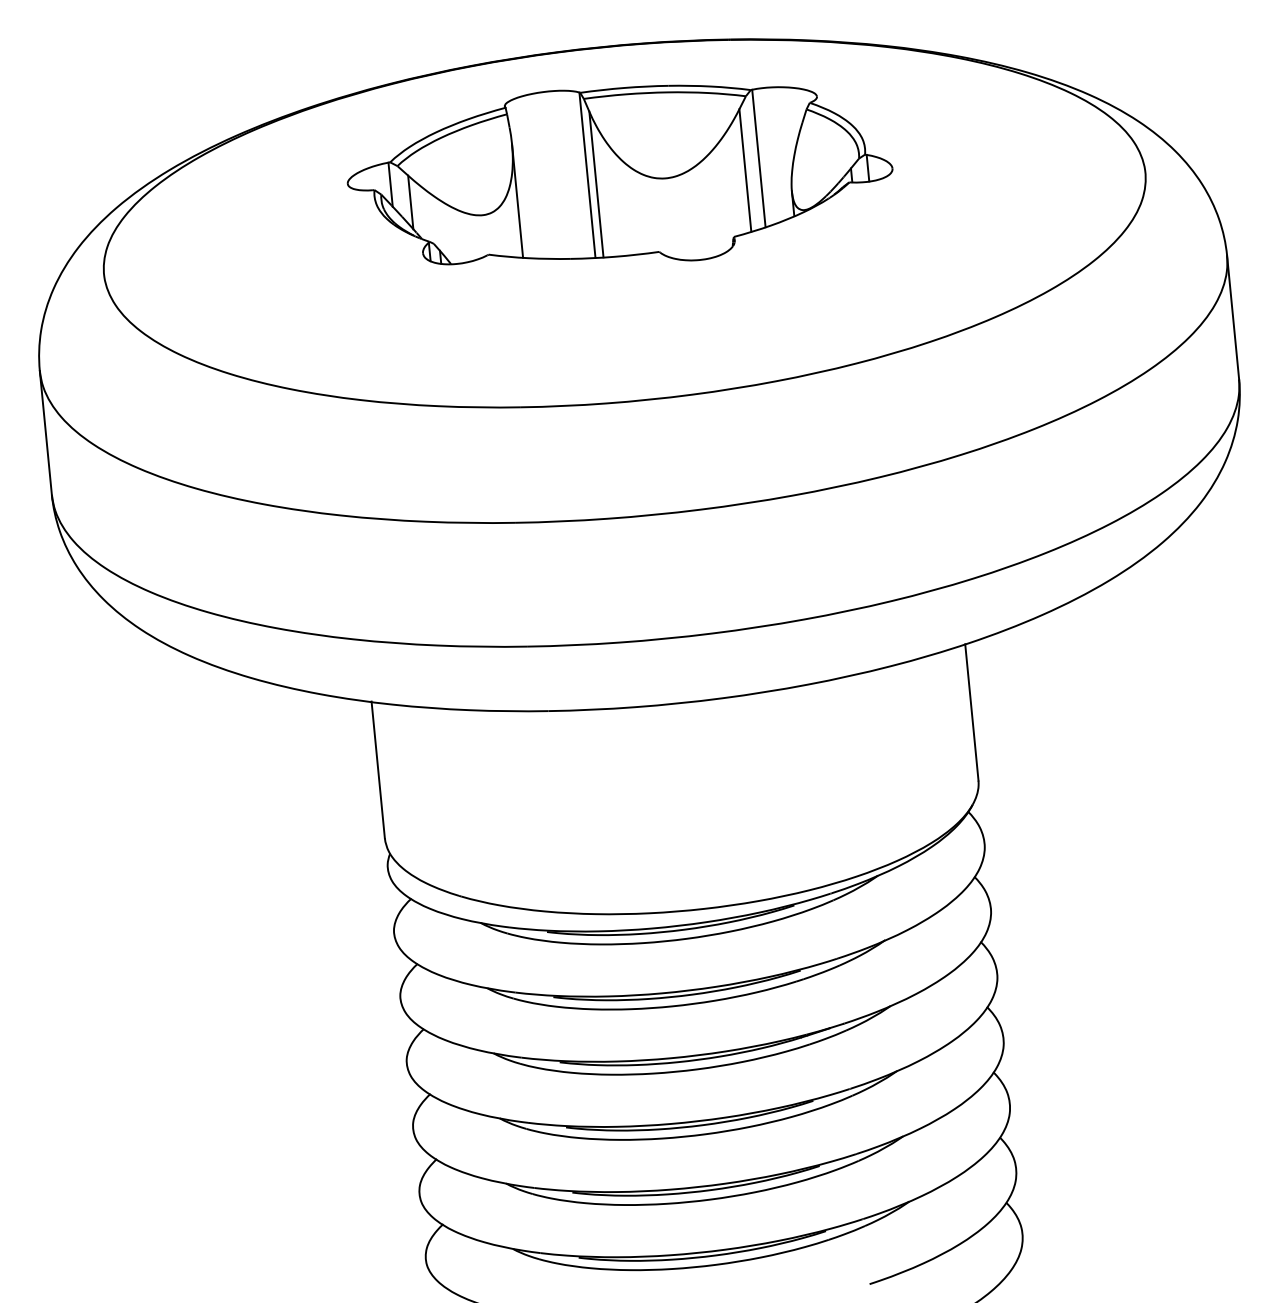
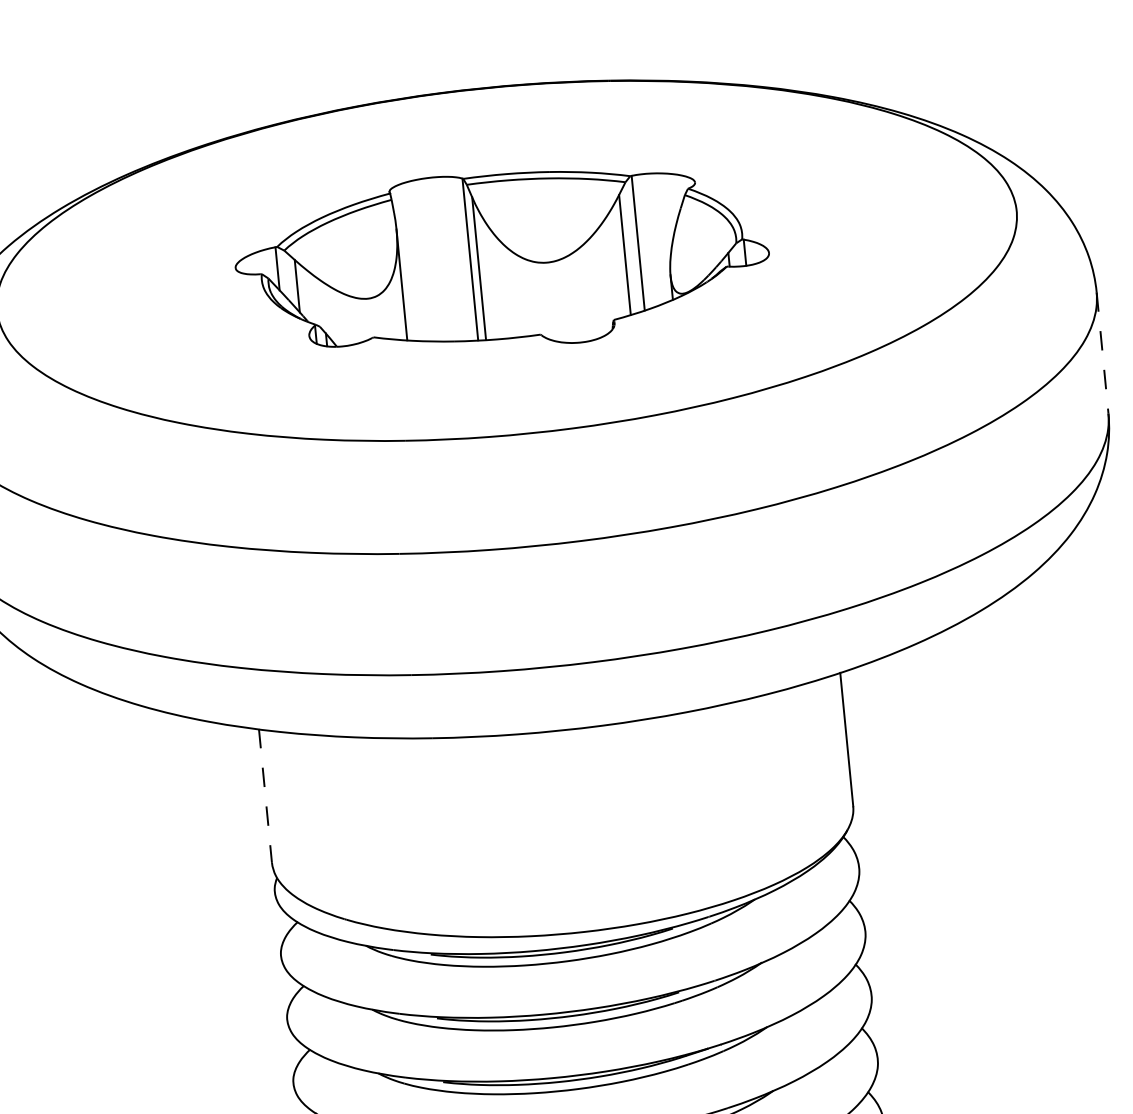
part: (619, 174) -> (501, 258), moved
line: (1233, 318) -> (1102, 353), solid -> dashed
line: (378, 769) -> (265, 795), solid -> dashed

